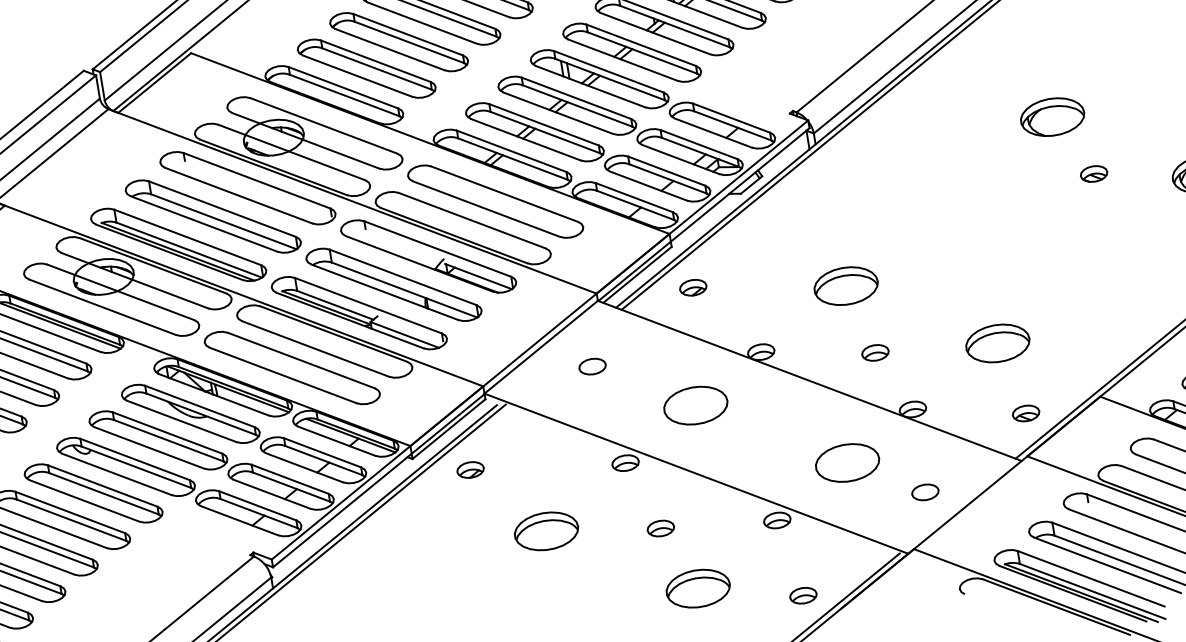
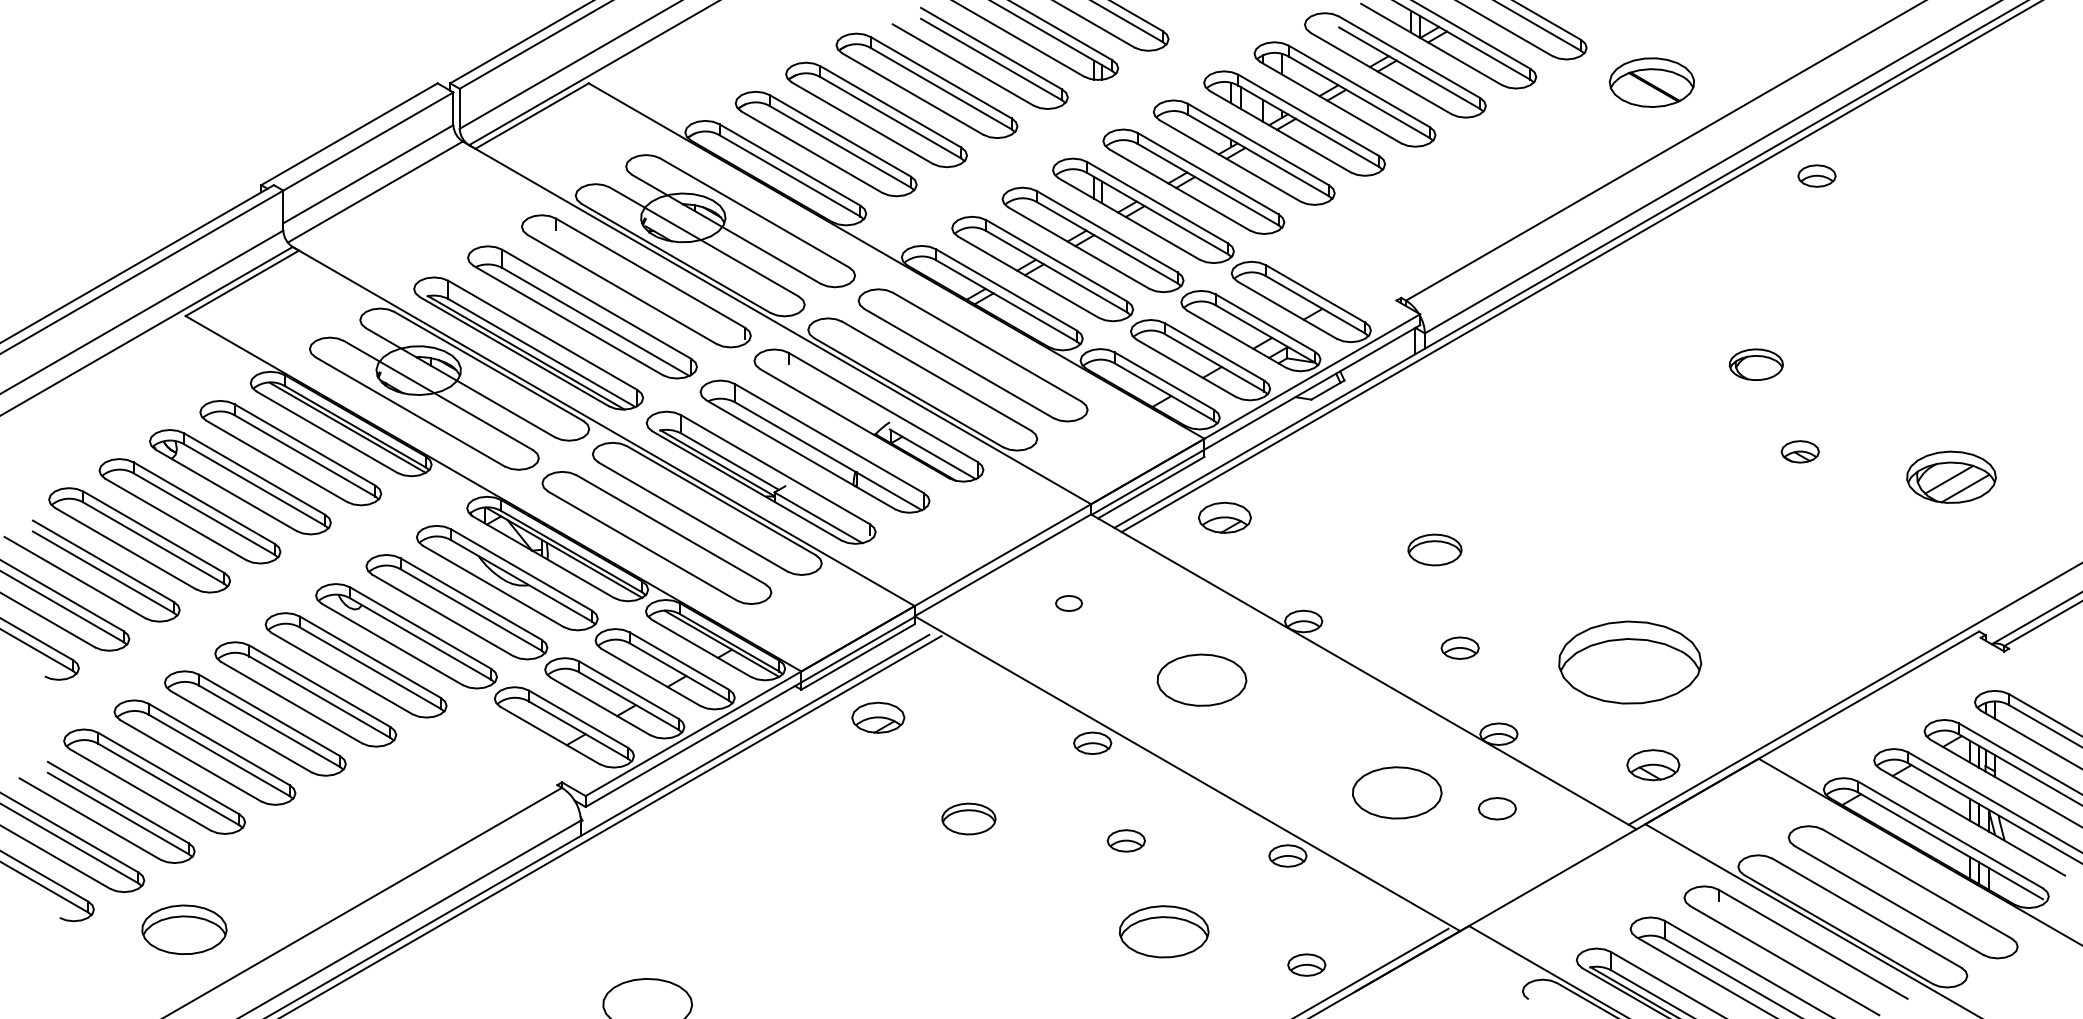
part: (1052, 117) -> (1756, 364), size x0.6
part: (845, 285) -> (1434, 549), size x0.6
part: (692, 287) -> (1224, 517), size x1.4
part: (998, 343) -> (1630, 662), size x1.6
part: (592, 366) -> (1068, 603), size x0.7
part: (1025, 413) -> (1652, 764), size x1.4
part: (470, 469) -> (878, 717), size x1.4
part: (924, 492) -> (1496, 808), moved
part: (546, 530) -> (968, 818), size x0.6

